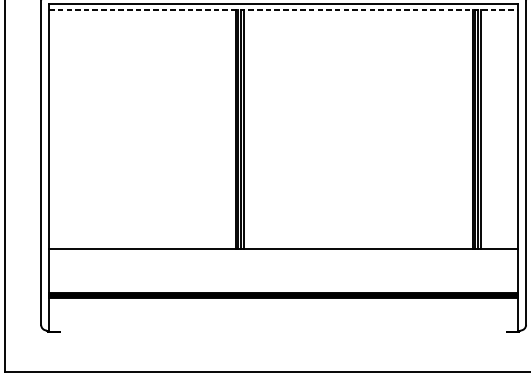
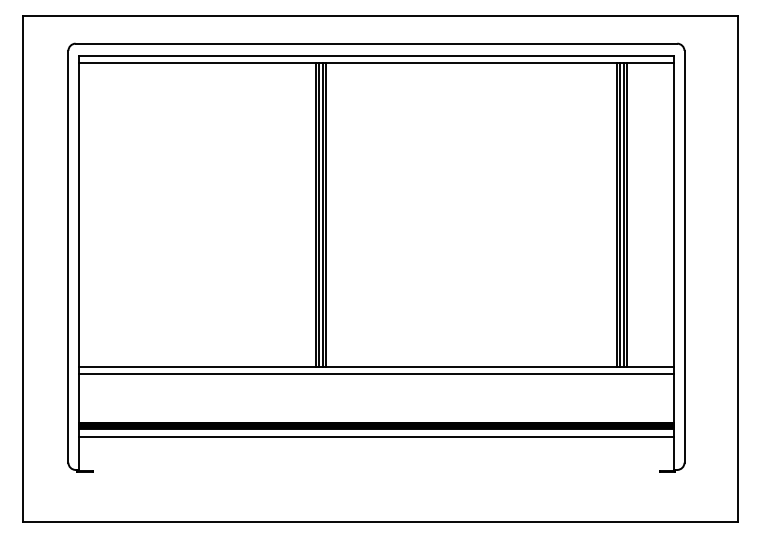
line: (283, 9) -> (376, 62), dashed -> solid
line: (283, 254) -> (376, 373), added
line: (283, 304) -> (376, 436), added

